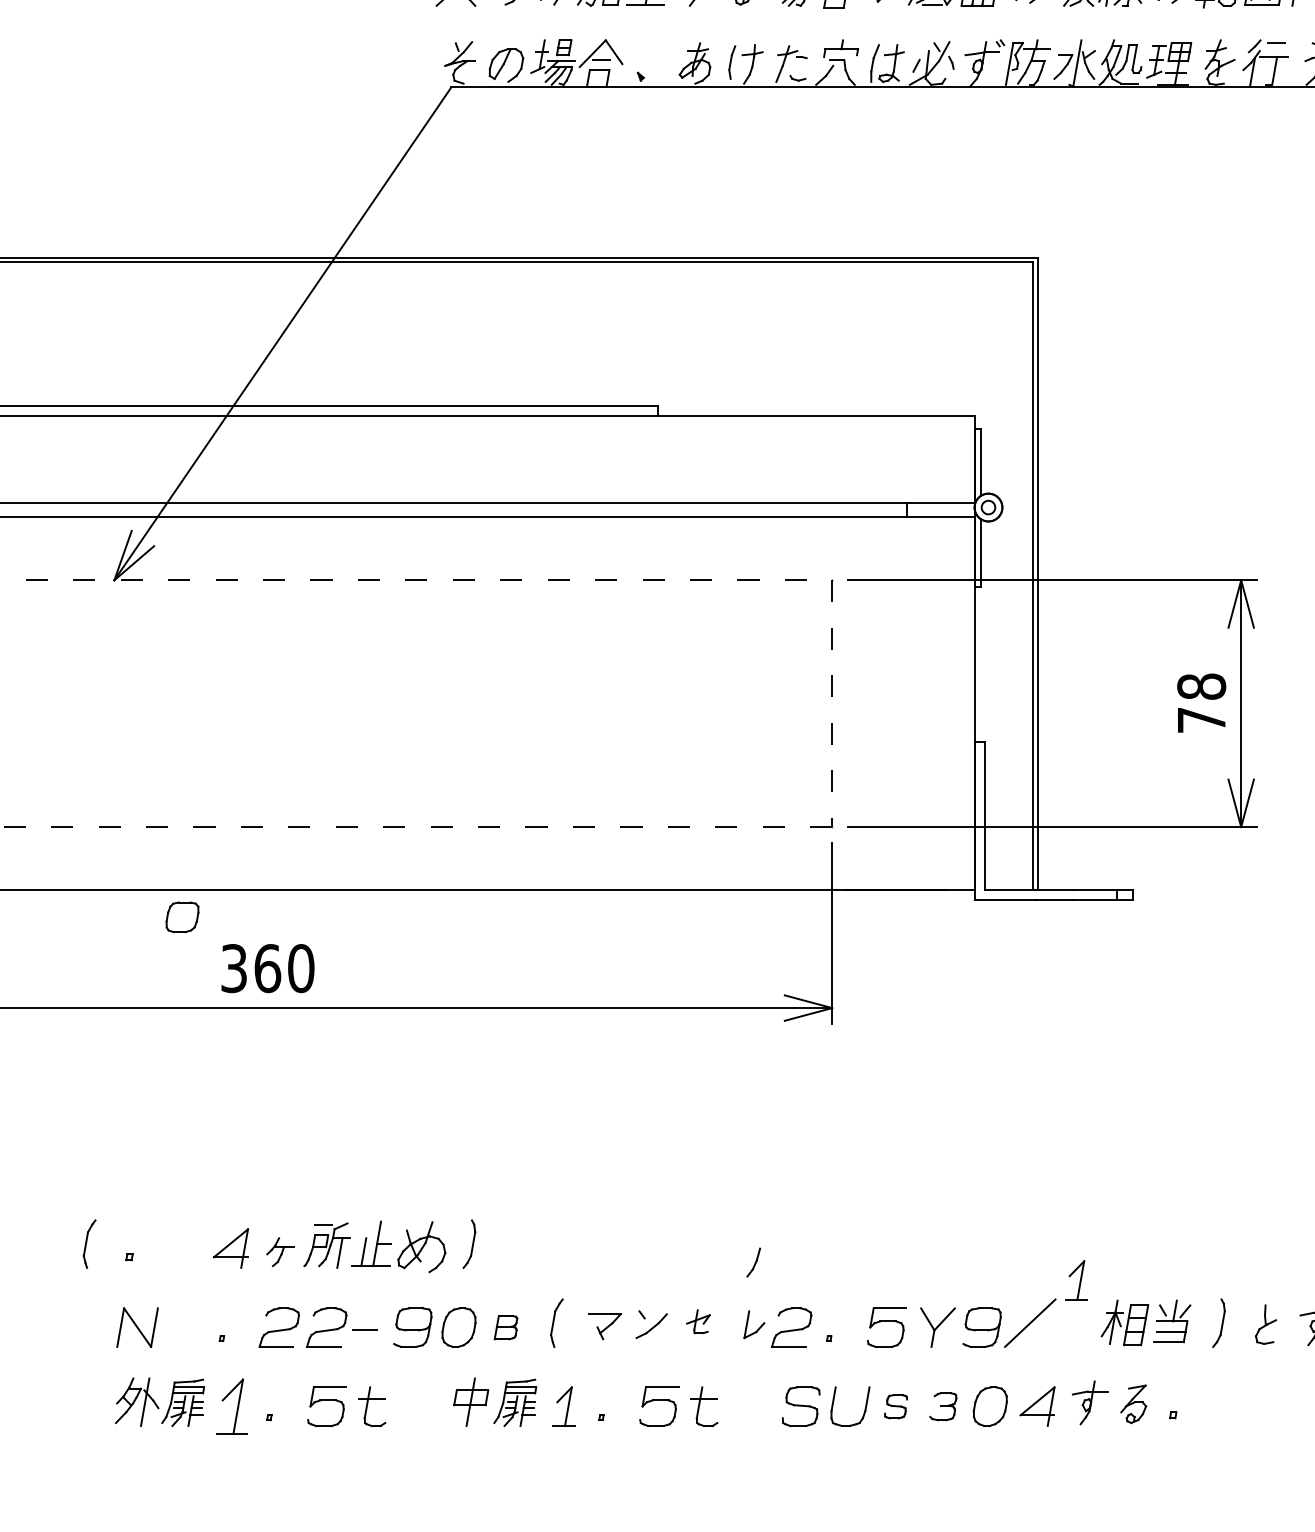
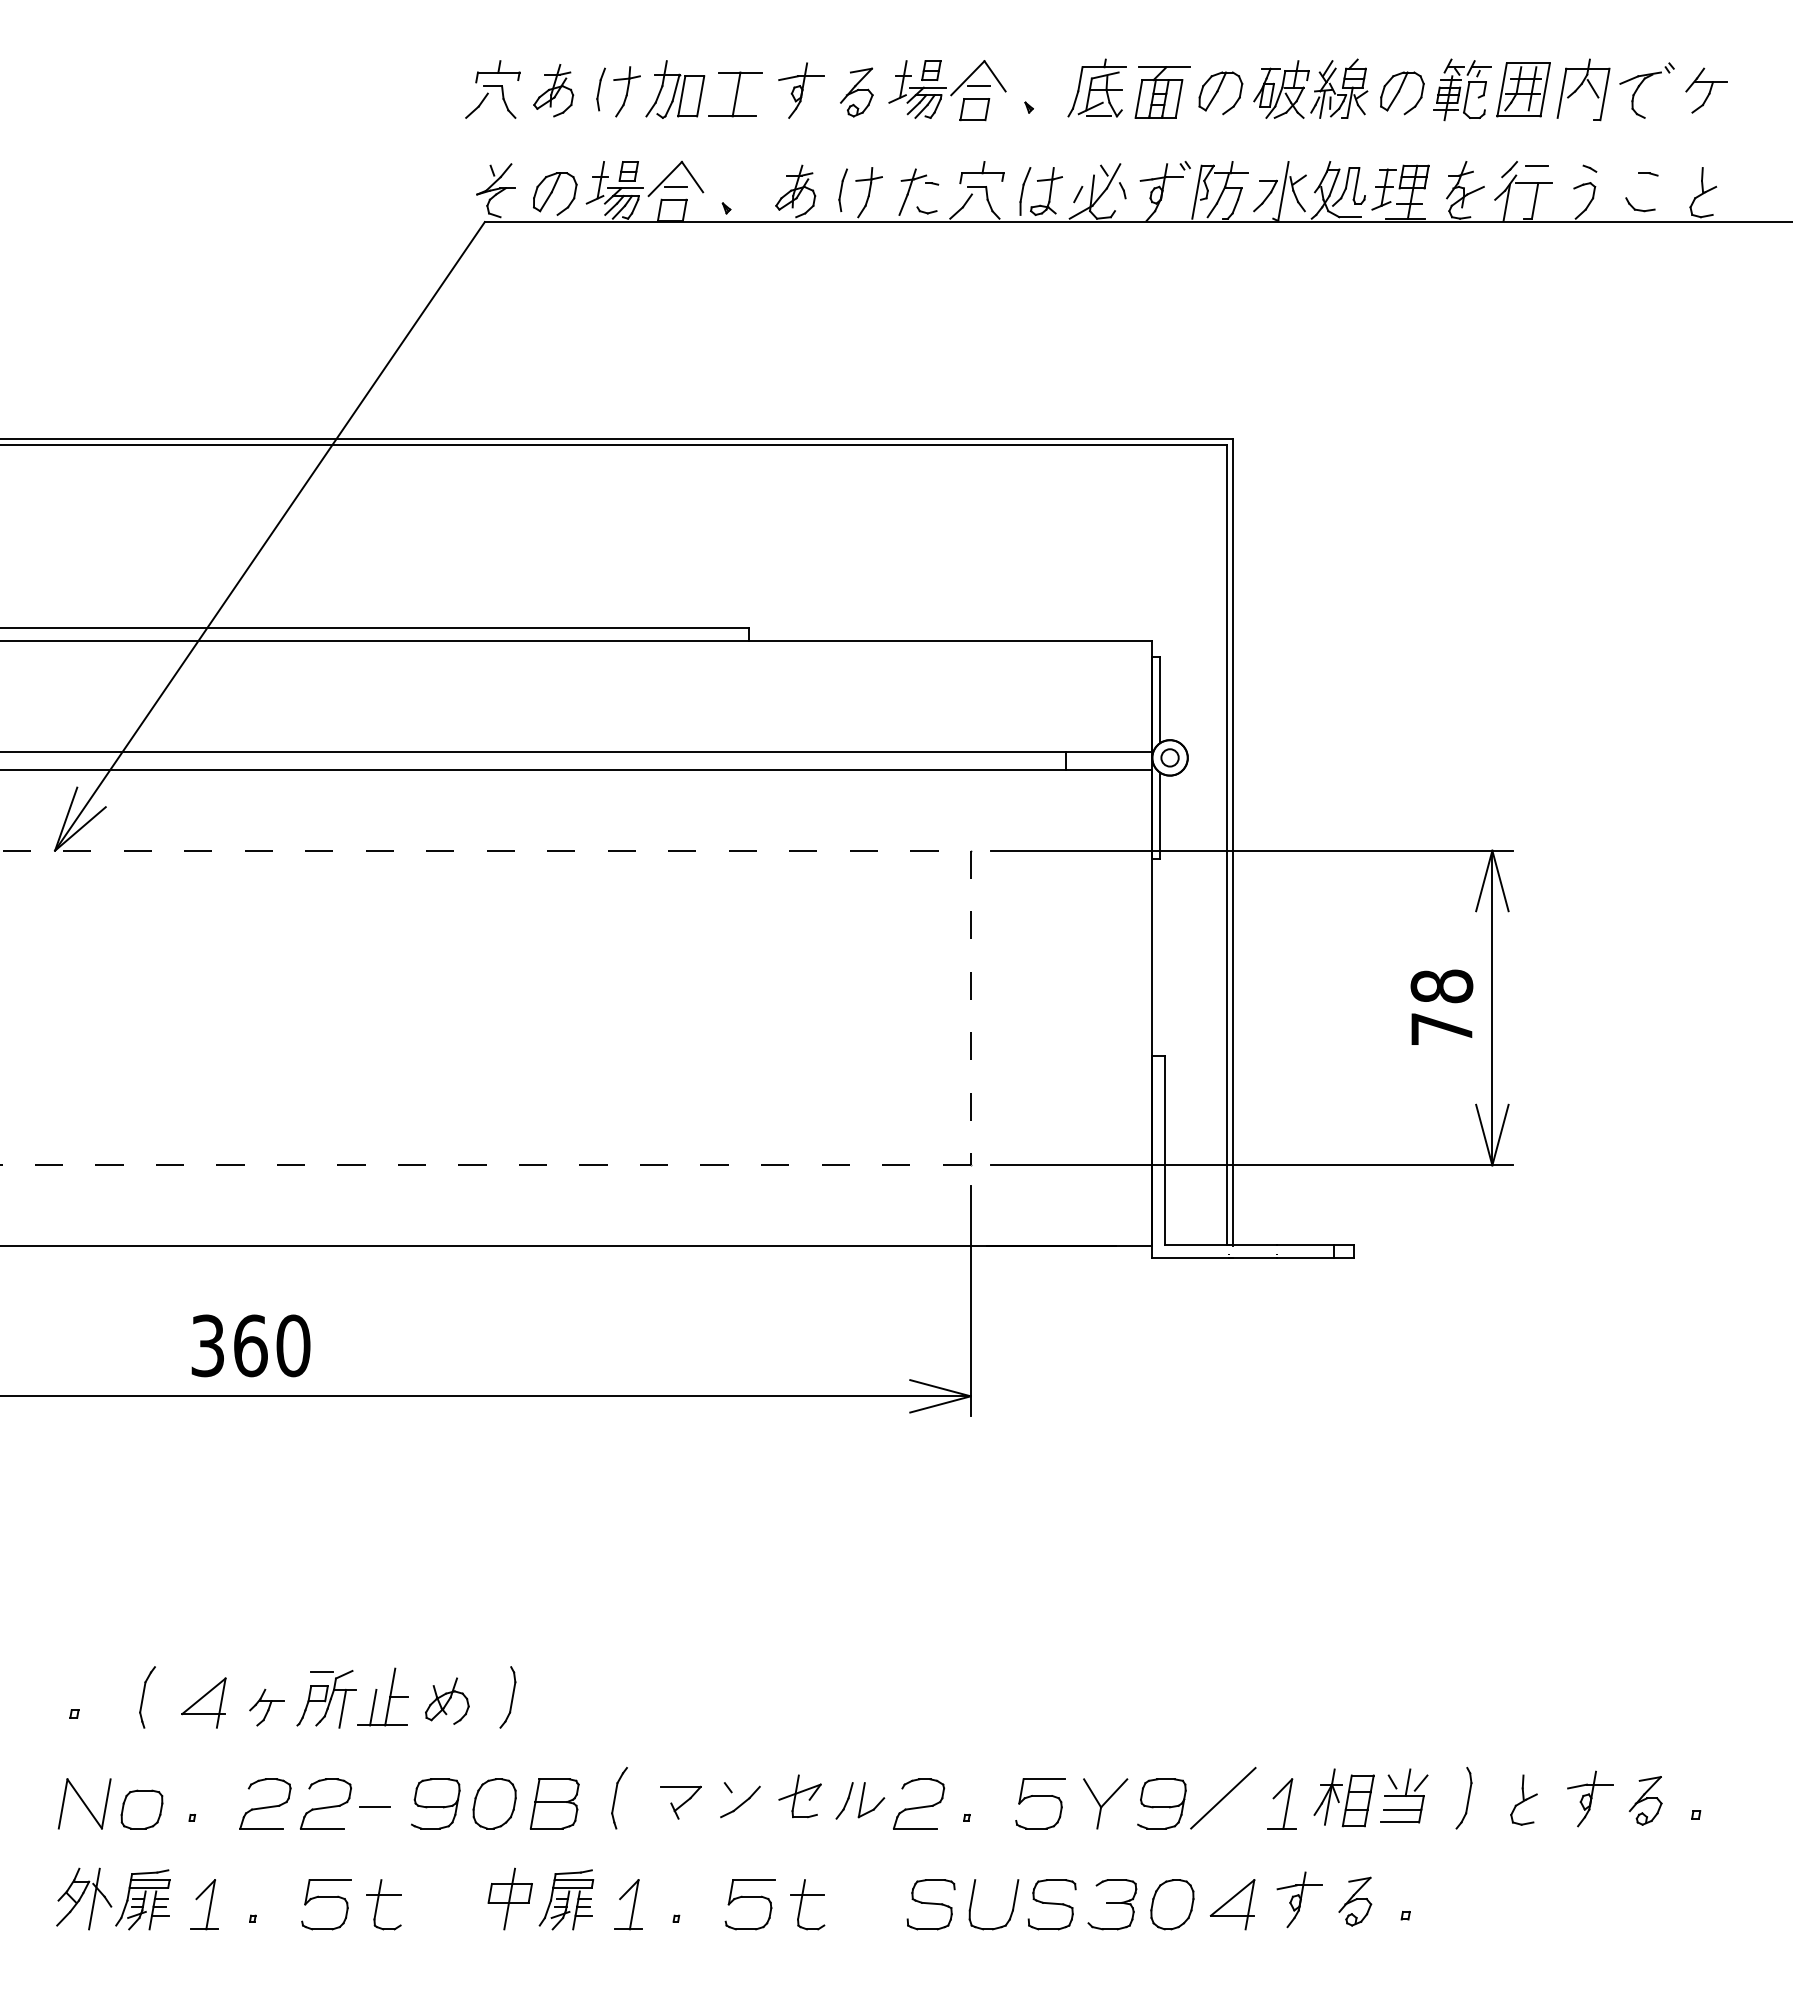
part: (182, 917) -> (141, 1809), moved
part: (89, 1244) -> (147, 1697), moved
part: (422, 1246) -> (447, 1700), size x0.71
part: (753, 1262) -> (844, 1800), moved
part: (1075, 1280) -> (1281, 1803), moved
part: (697, 1321) -> (799, 1796), size x1.43
part: (505, 1327) -> (554, 1803), size x1.67
part: (231, 1406) -> (204, 1904), size x0.71
part: (895, 1406) -> (1051, 1904), size x1.67
part: (943, 1406) -> (1112, 1904), size x1.43

